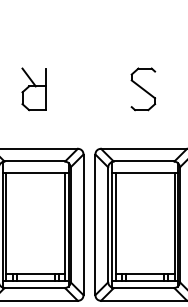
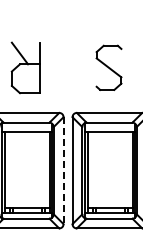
part: (33, 89) -> (25, 67), size x1.6
part: (142, 89) -> (108, 67), size x1.4
line: (83, 225) -> (63, 171), solid -> dashed

